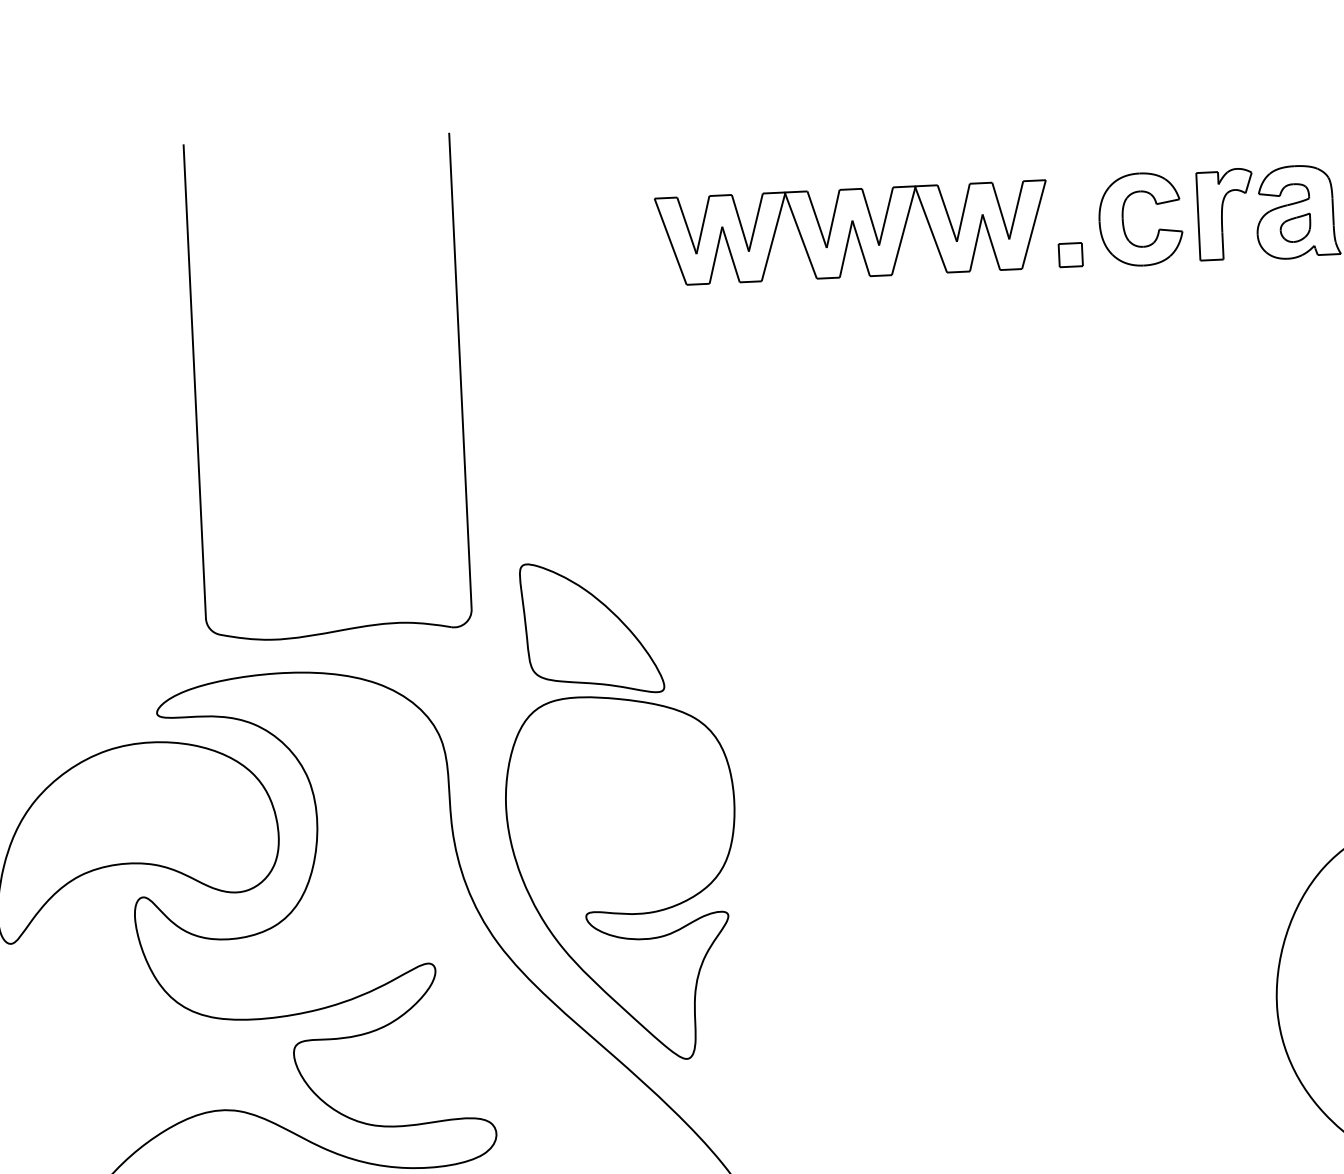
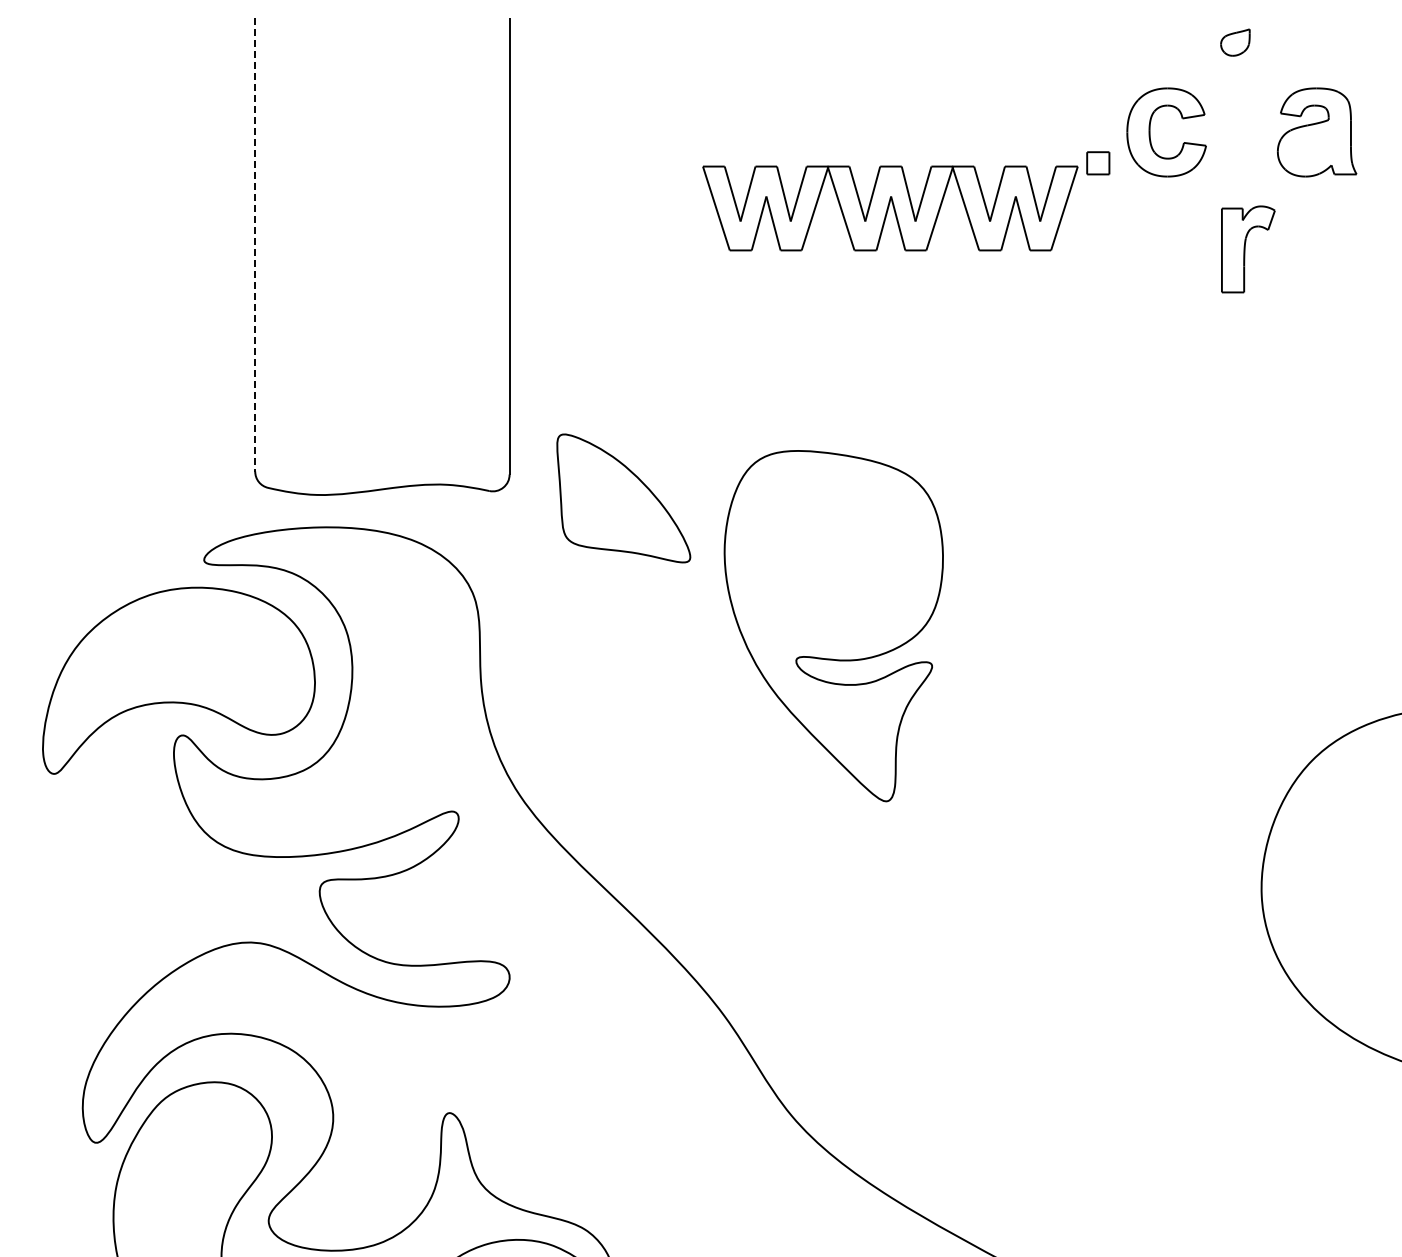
part: (1226, 214) -> (1248, 249), moved
part: (1295, 227) -> (1235, 42), moved
part: (852, 233) -> (890, 208), moved
line: (195, 381) -> (255, 244), solid -> dashed
part: (623, 878) -> (833, 626), moved

